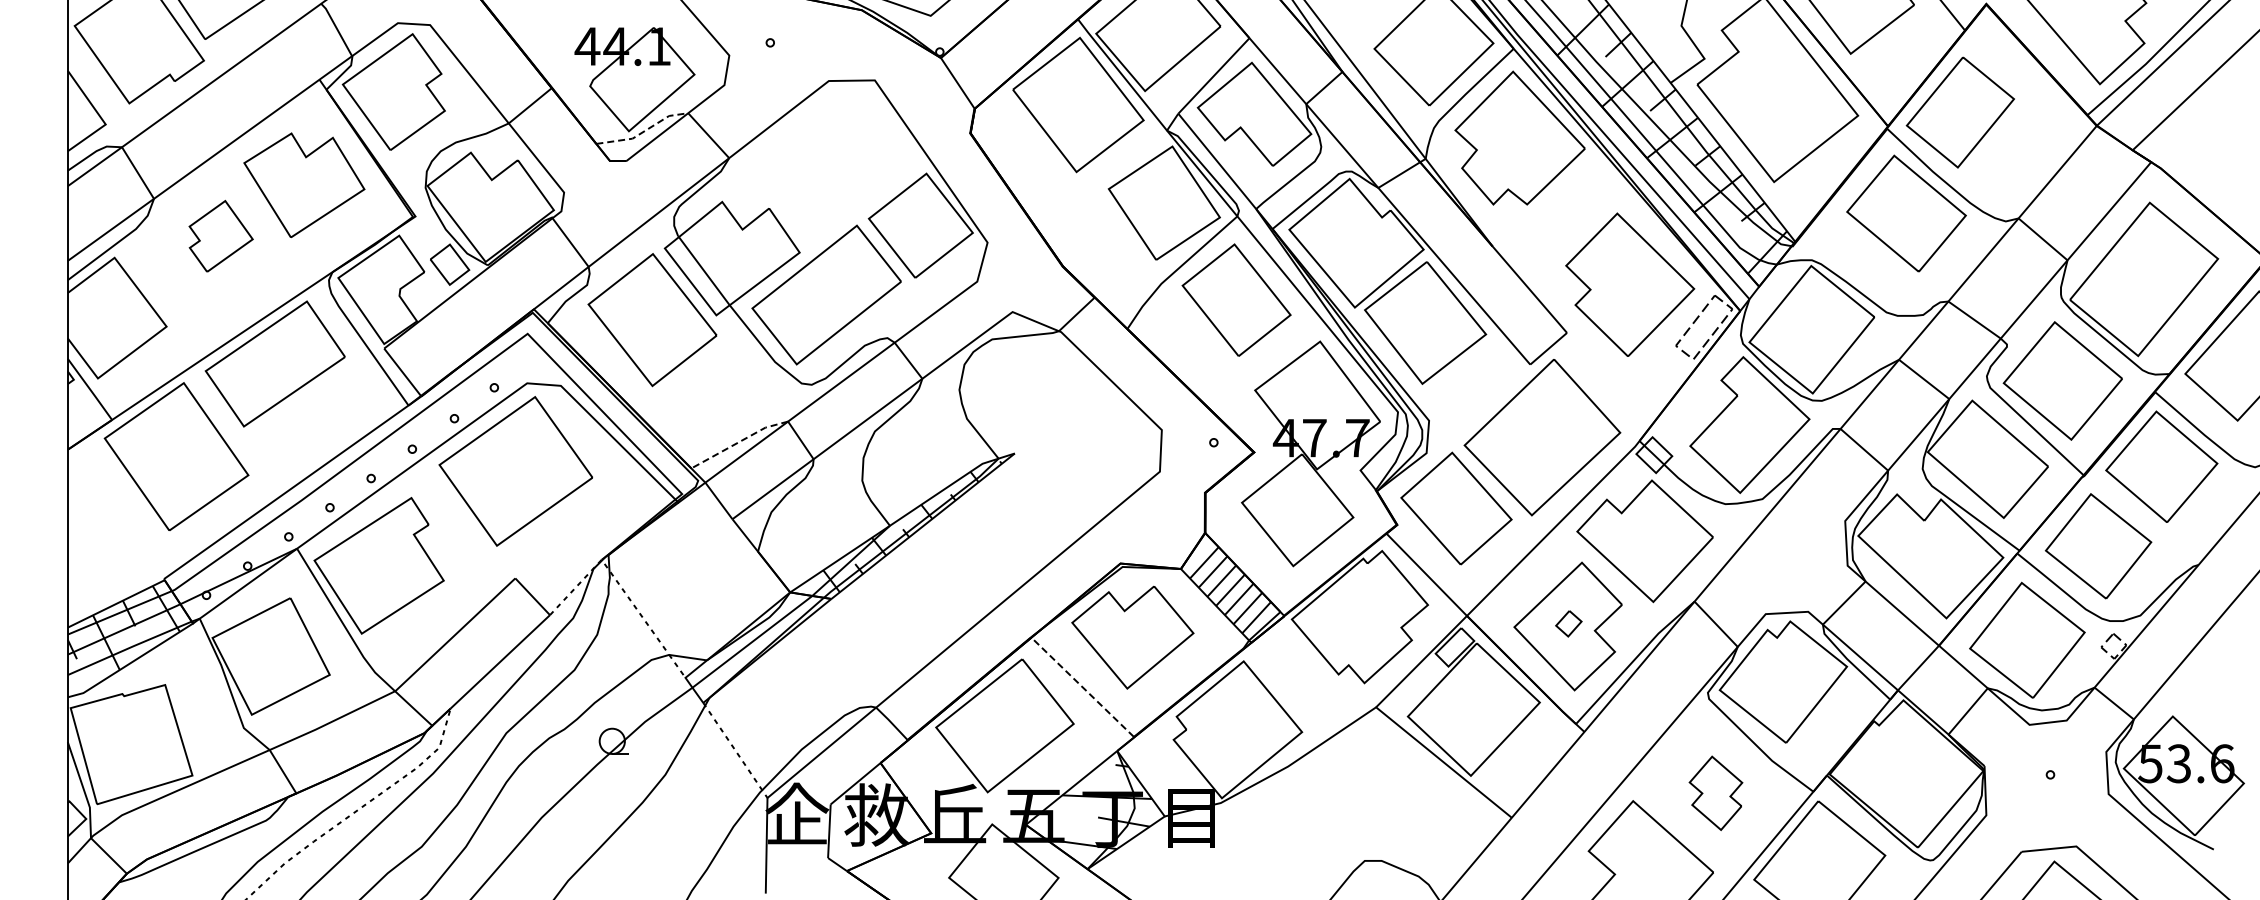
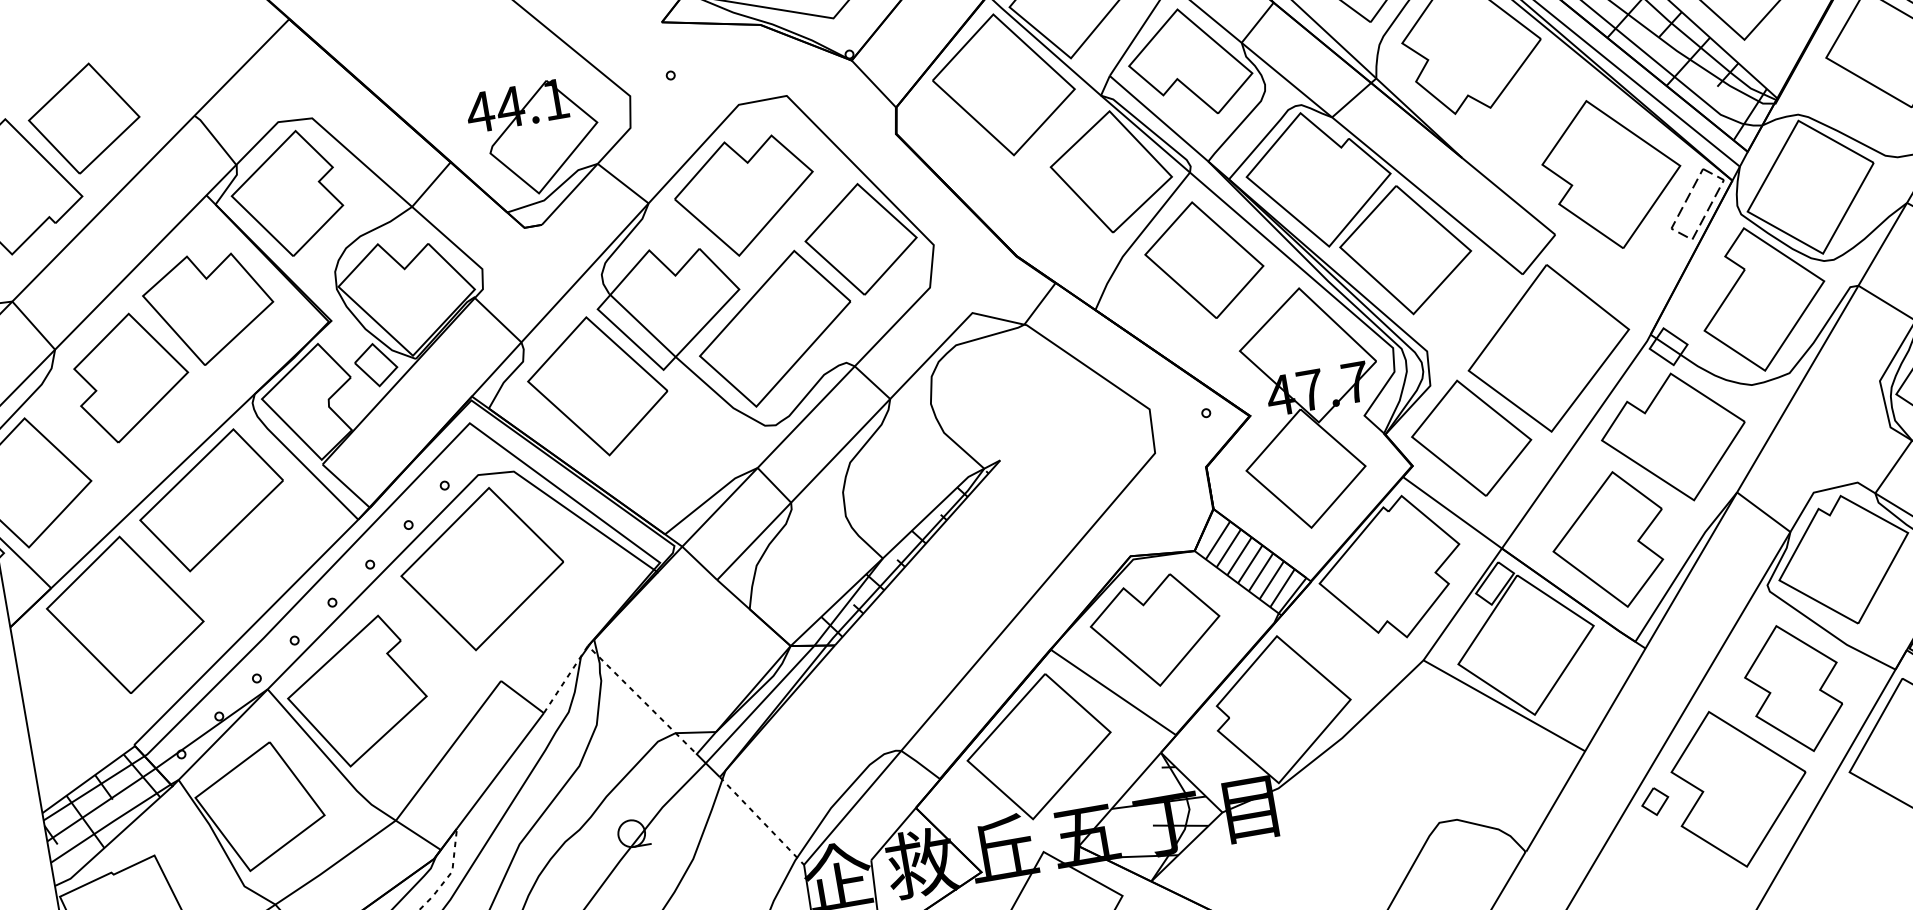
line: (644, 131) -> (555, 190), dashed -> solid
part: (820, 167) -> (745, 196), added
part: (220, 236) -> (131, 377), size x1.67
line: (739, 442) -> (710, 498), dashed -> solid
part: (1568, 623) -> (1654, 801), moved
line: (1082, 686) -> (1113, 691), dashed -> solid
part: (1715, 793) -> (1793, 689), size x1.67

